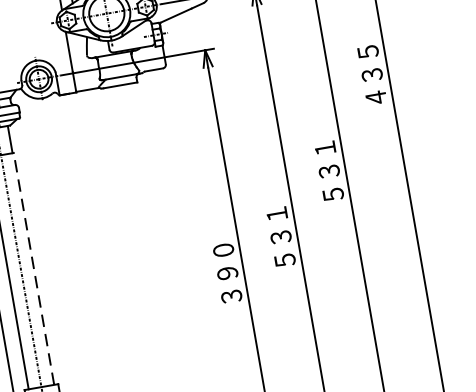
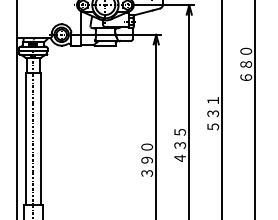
text: (372, 74) -> (246, 64), ４３５ -> ６８０
text: (281, 237) -> (180, 145), ５３１ -> ４３５
line: (33, 267) -> (40, 138), dashed -> solid

